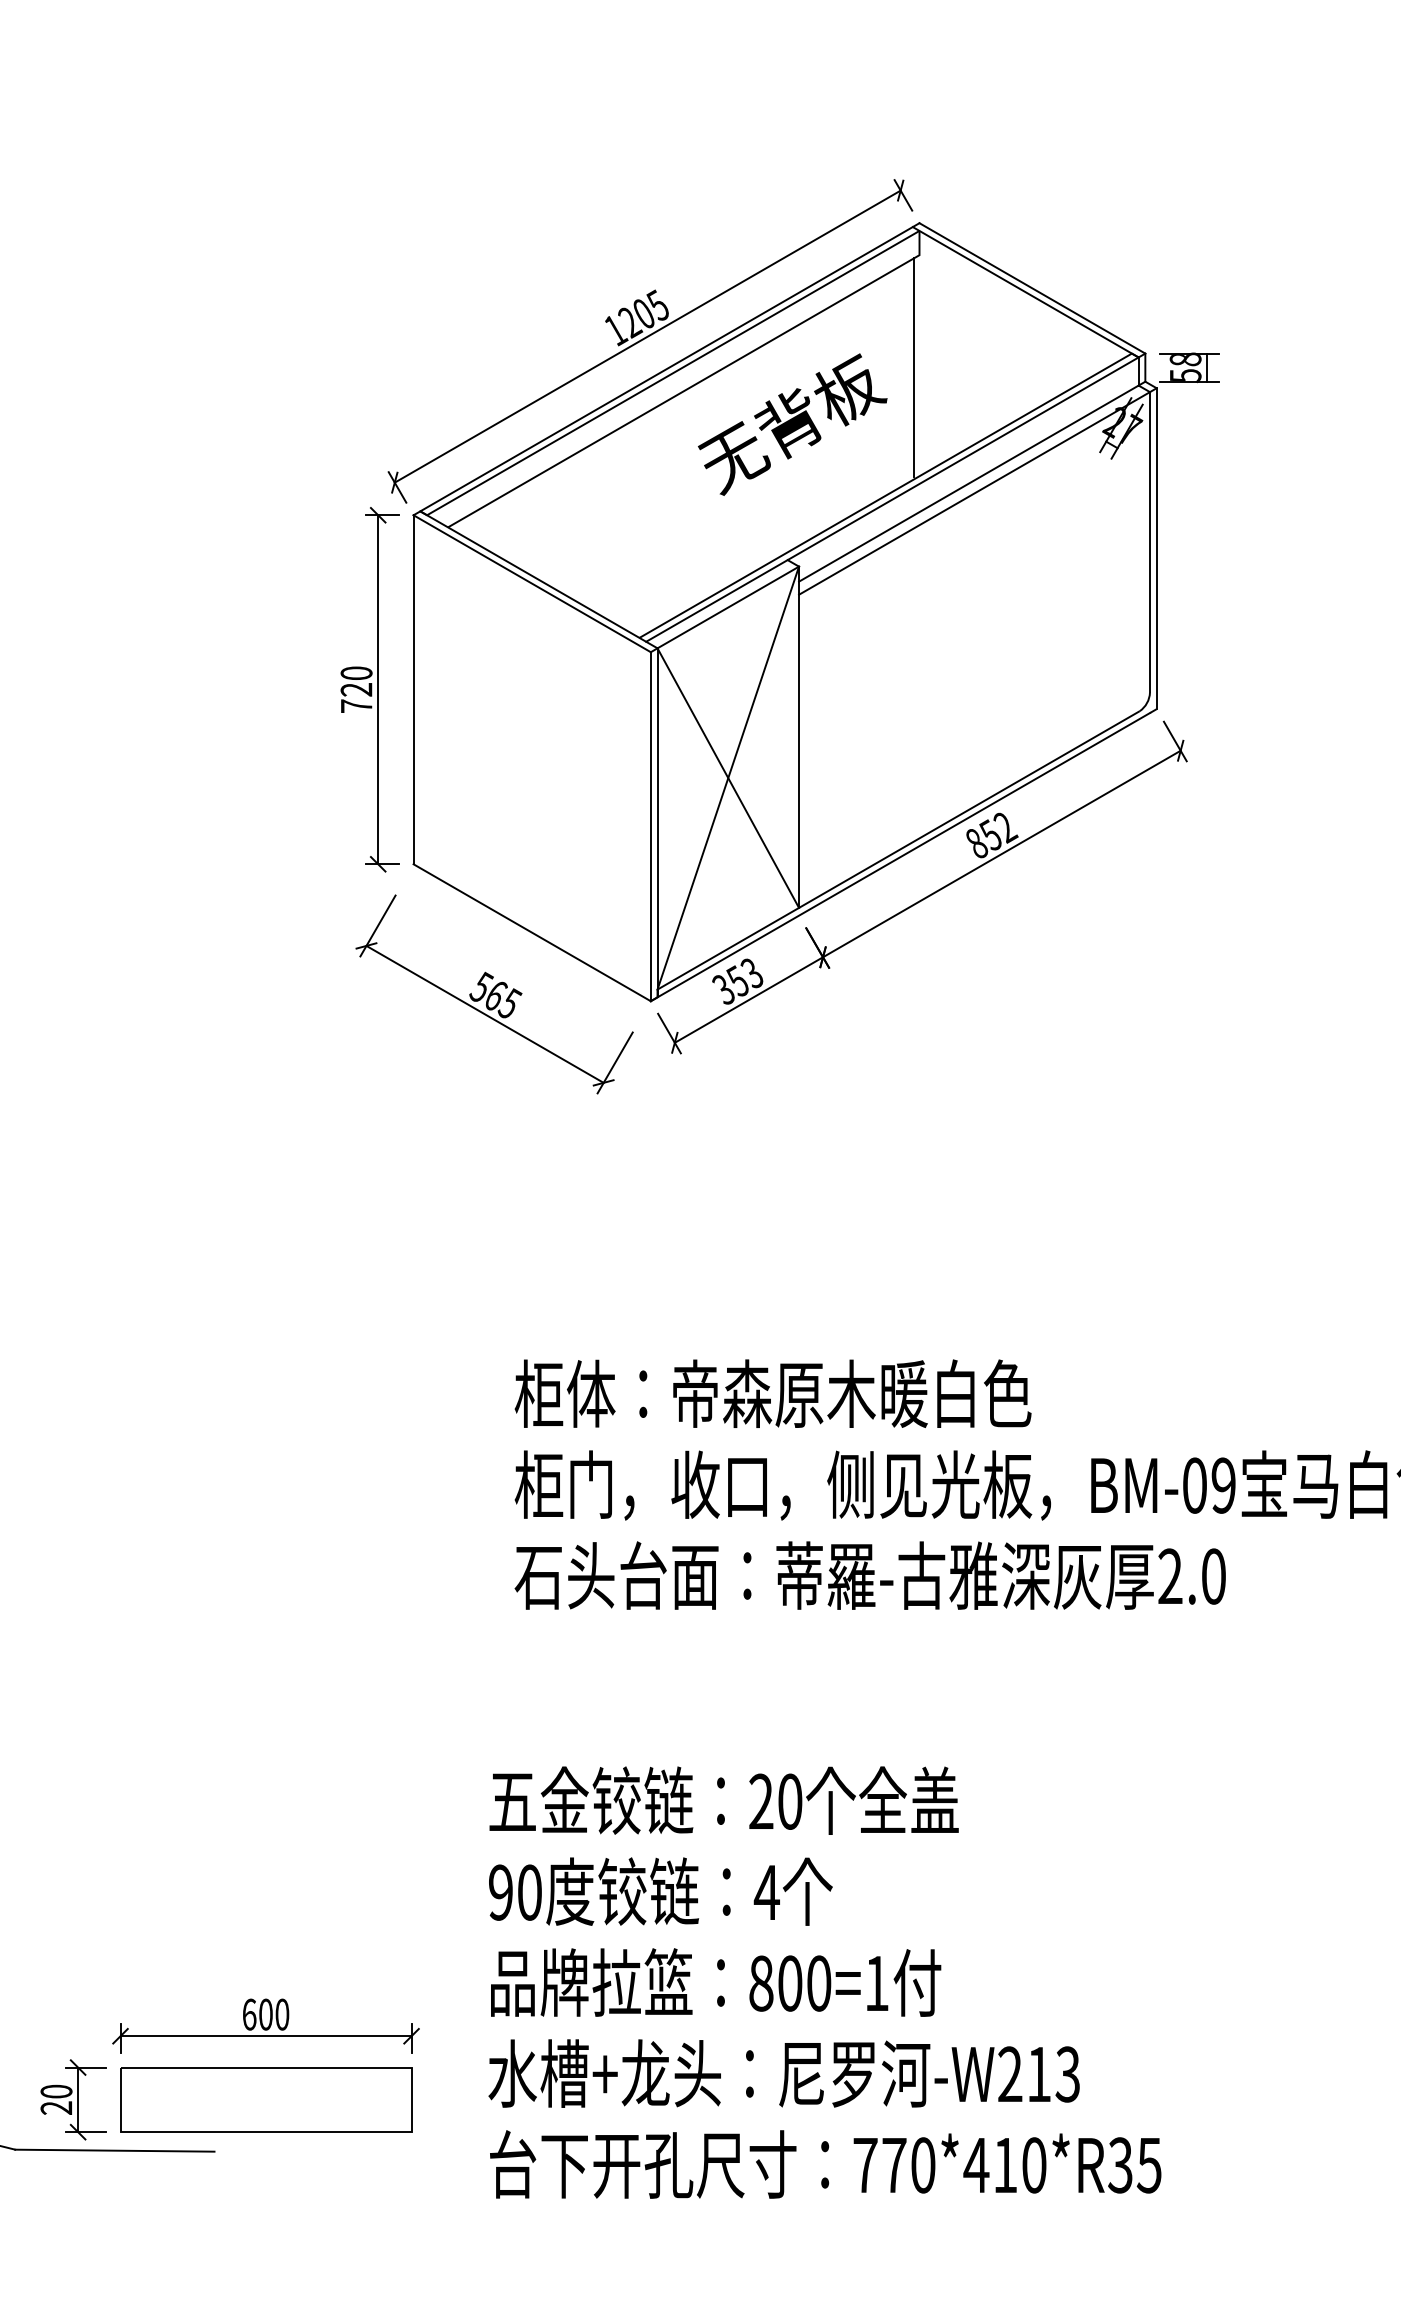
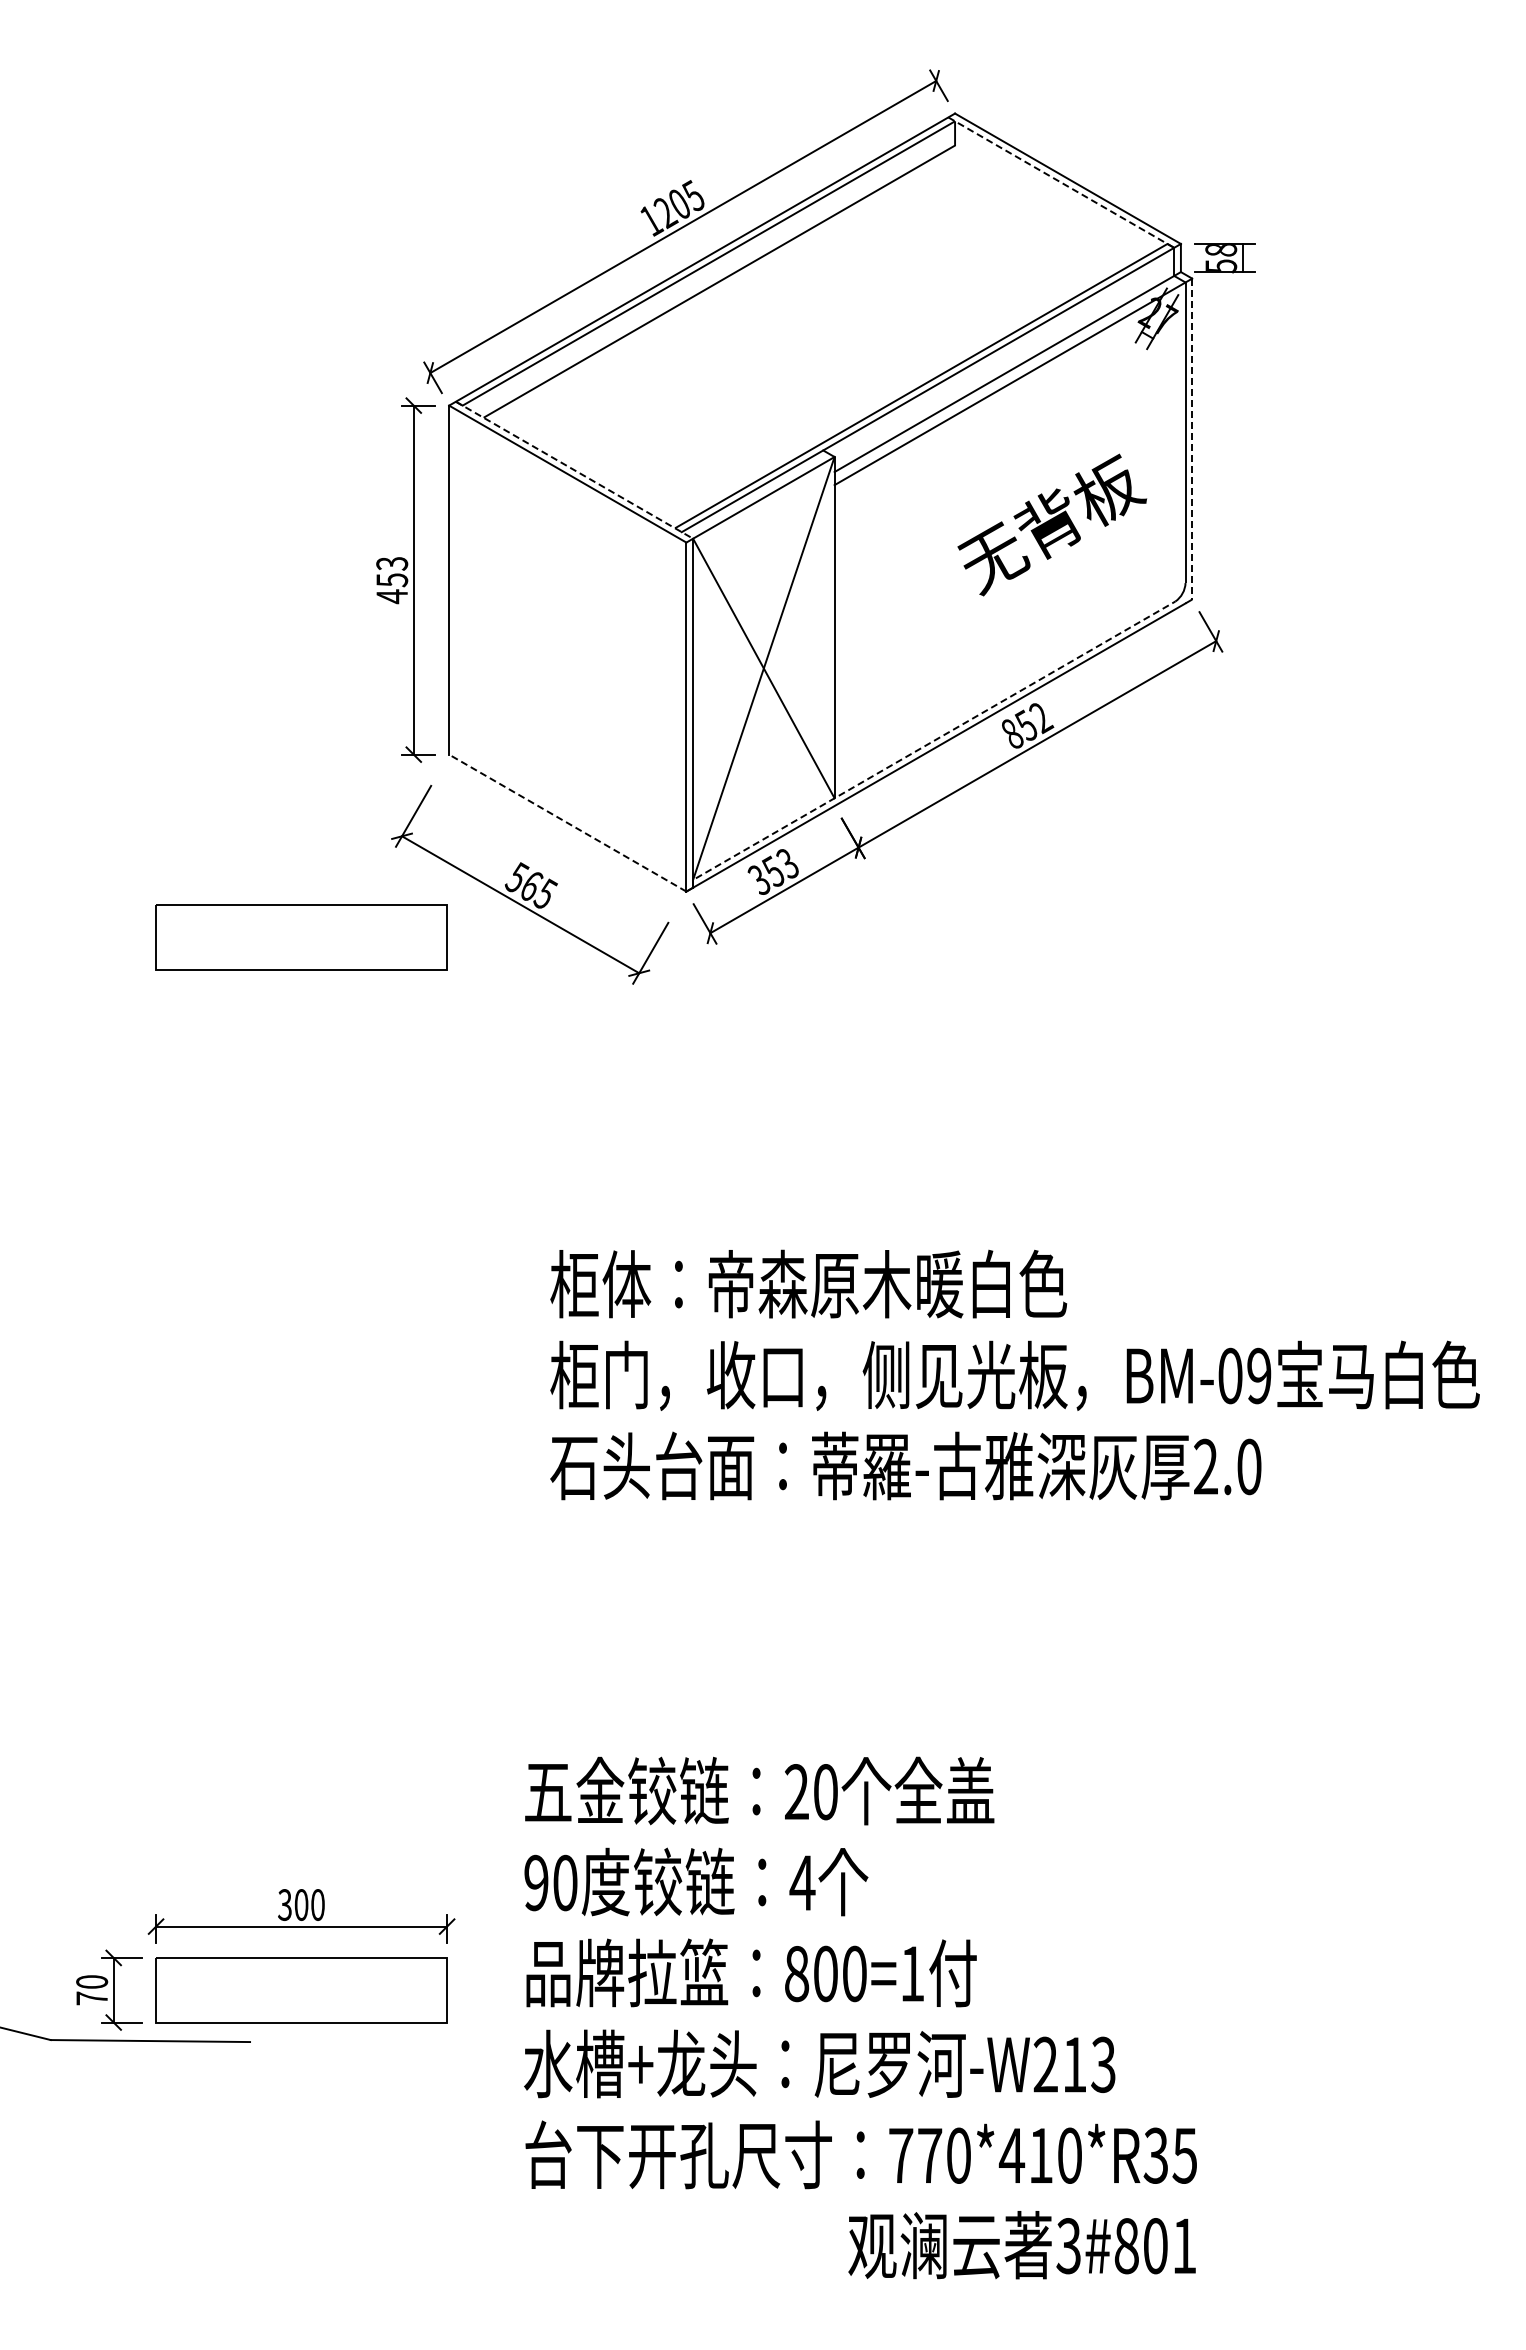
line: (1025, 292) -> (1061, 182), solid -> dashed
line: (913, 367) -> (949, 257), removed
text: (792, 424) -> (1052, 524), moved
line: (1156, 549) -> (1192, 439), solid -> dashed
line: (538, 580) -> (574, 470), solid -> dashed
text: (356, 690) -> (392, 580), 720 -> 453
line: (894, 853) -> (930, 743), solid -> dashed
line: (531, 933) -> (567, 823), solid -> dashed
part: (265, 1047) -> (301, 937), added
text: (824, 1982) -> (860, 1972), moved
text: (249, 2014) -> (285, 1904), 600 -> 300
text: (55, 2108) -> (91, 1998), 20 -> 70

